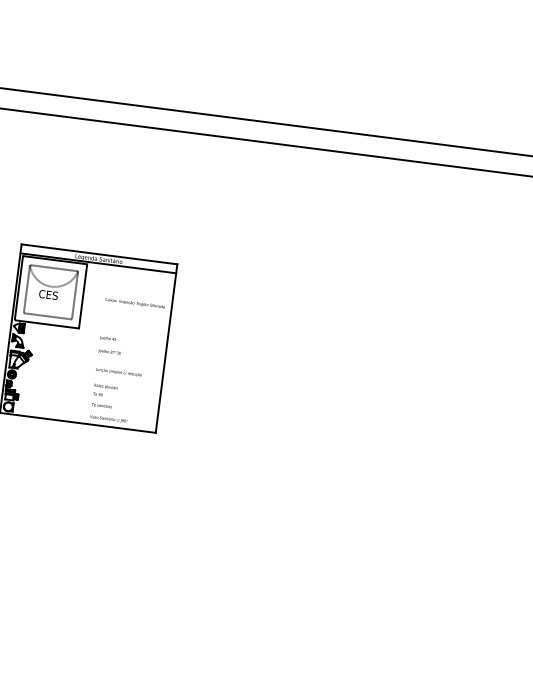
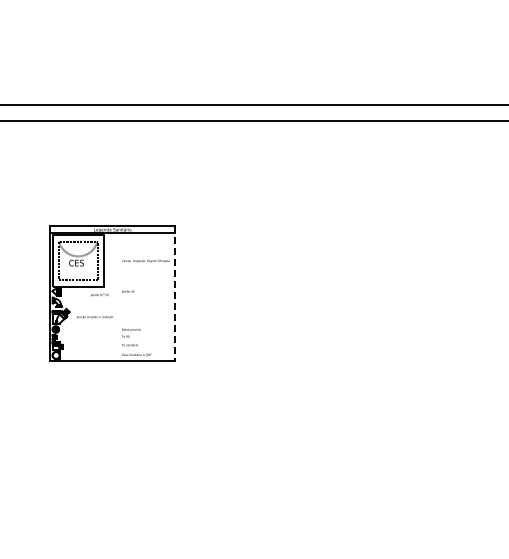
line: (167, 348) -> (175, 293), solid -> dashed
text: (109, 351) -> (99, 294), moved
text: (118, 371) -> (94, 316), moved

